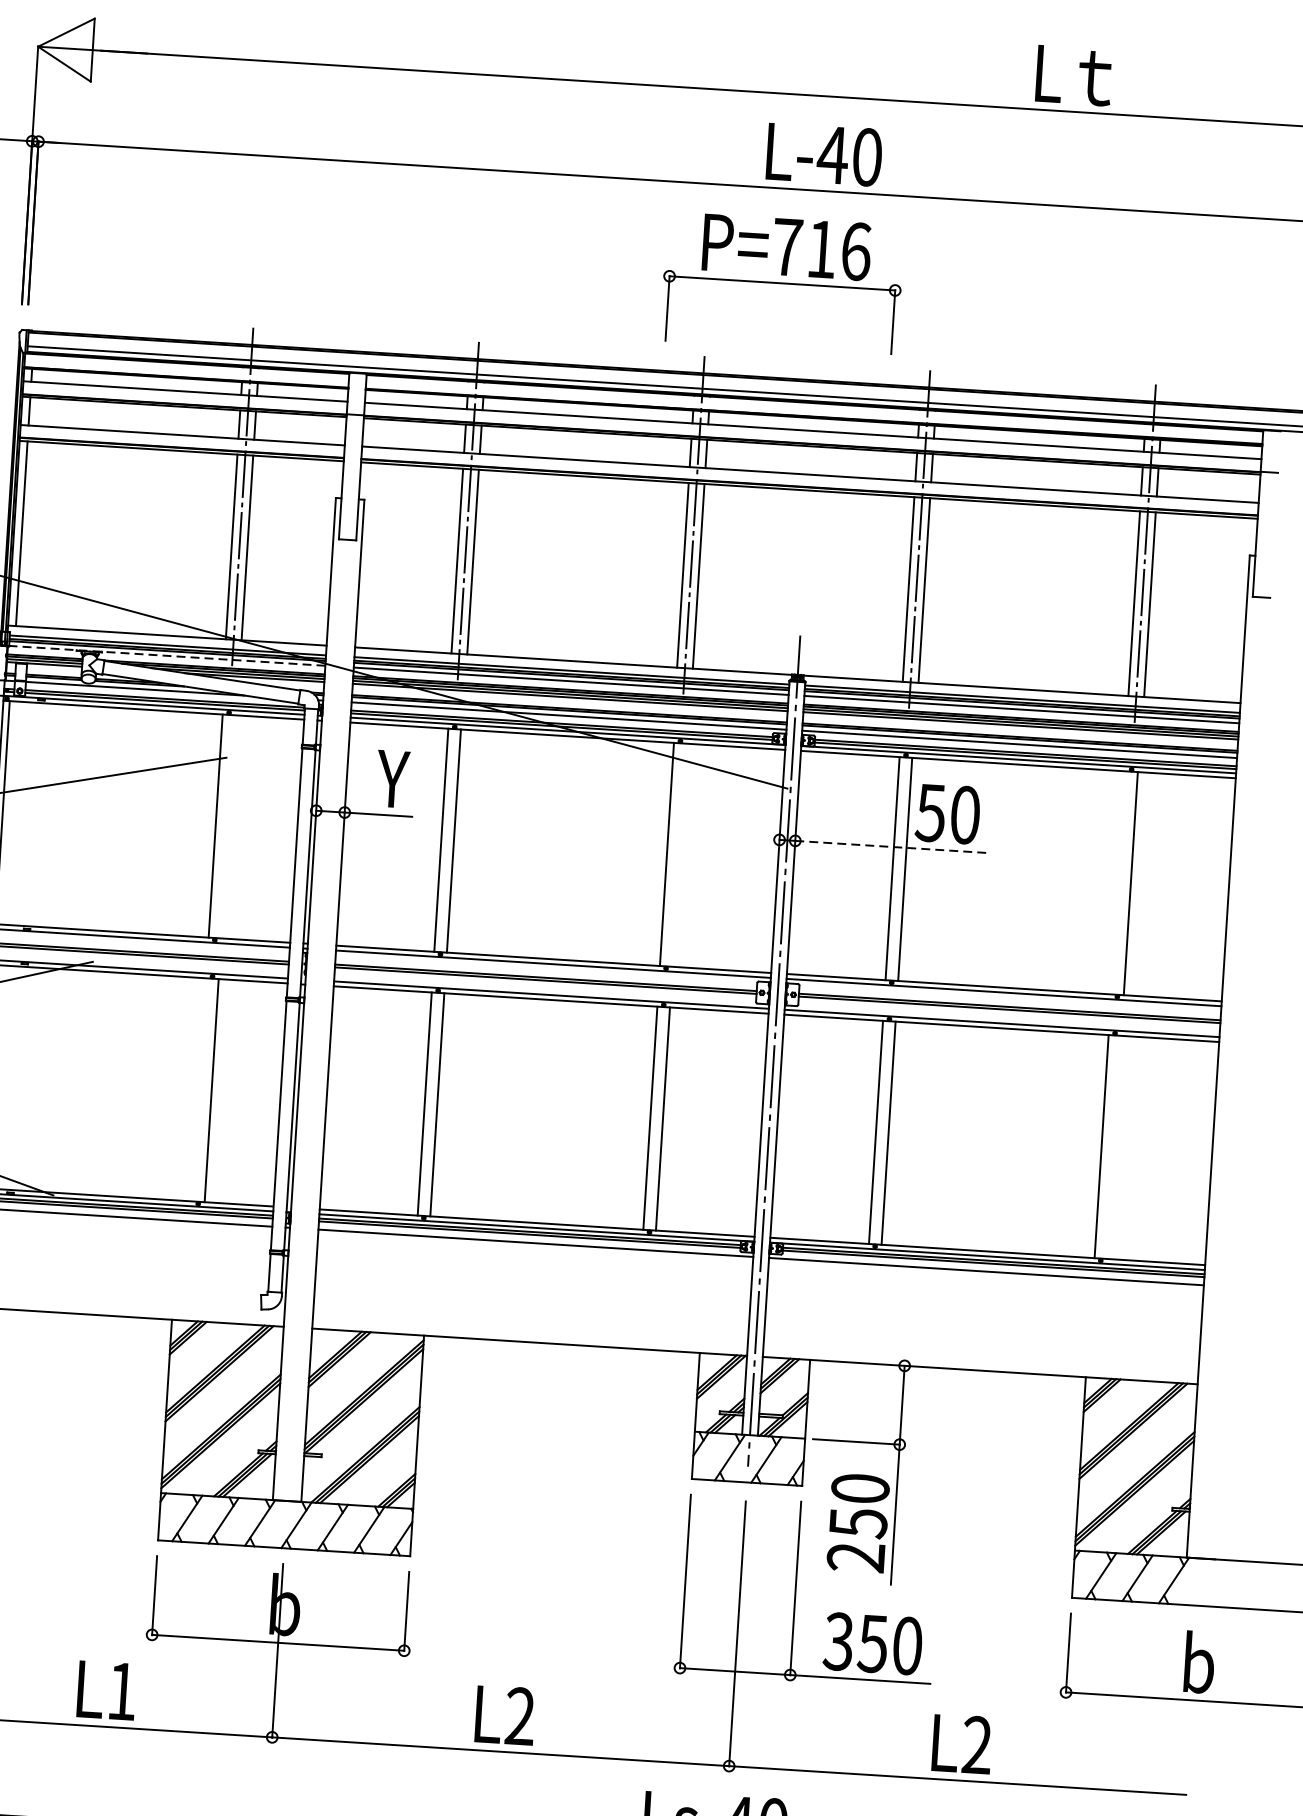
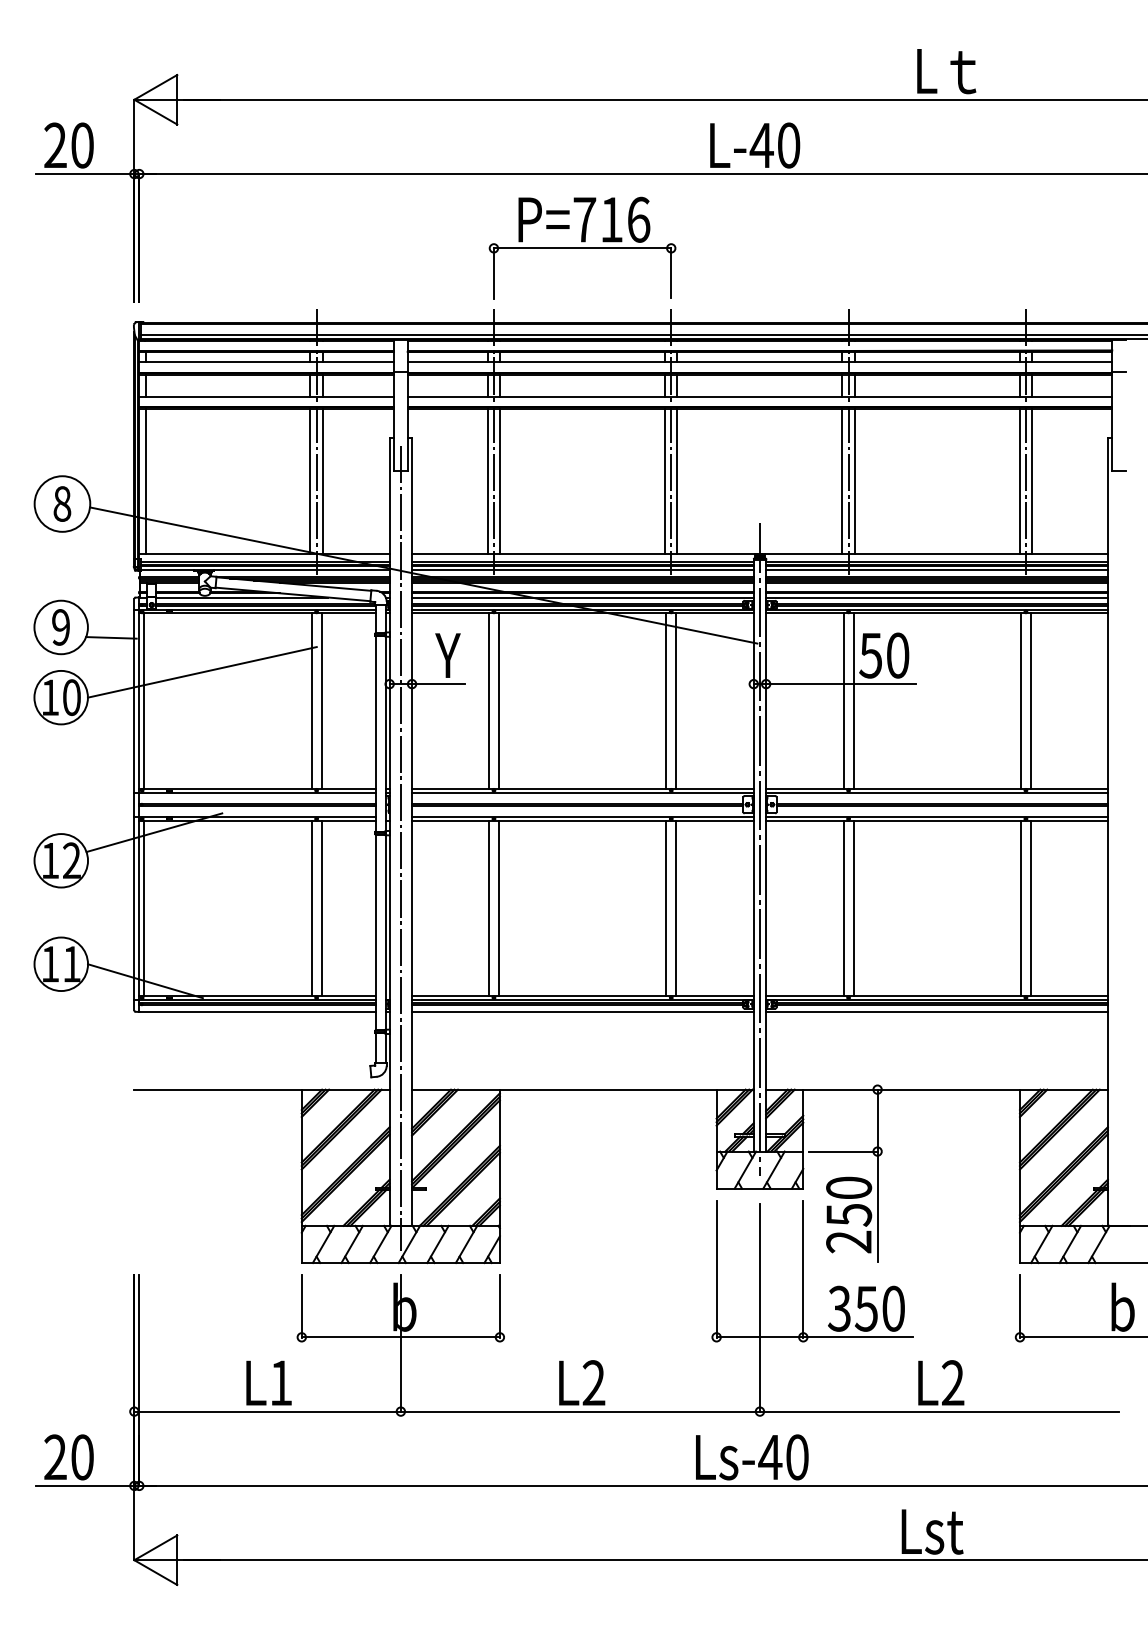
part: (782, 282) -> (582, 247), moved
line: (166, 656) -> (264, 570), dashed -> solid
line: (228, 826) -> (321, 700), added
line: (891, 847) -> (841, 684), dashed -> solid
line: (679, 854) -> (676, 700), added
line: (1117, 882) -> (1020, 700), added
line: (316, 1019) -> (400, 847), added
line: (198, 1090) -> (311, 908), added
line: (1113, 1147) -> (1030, 908), added

